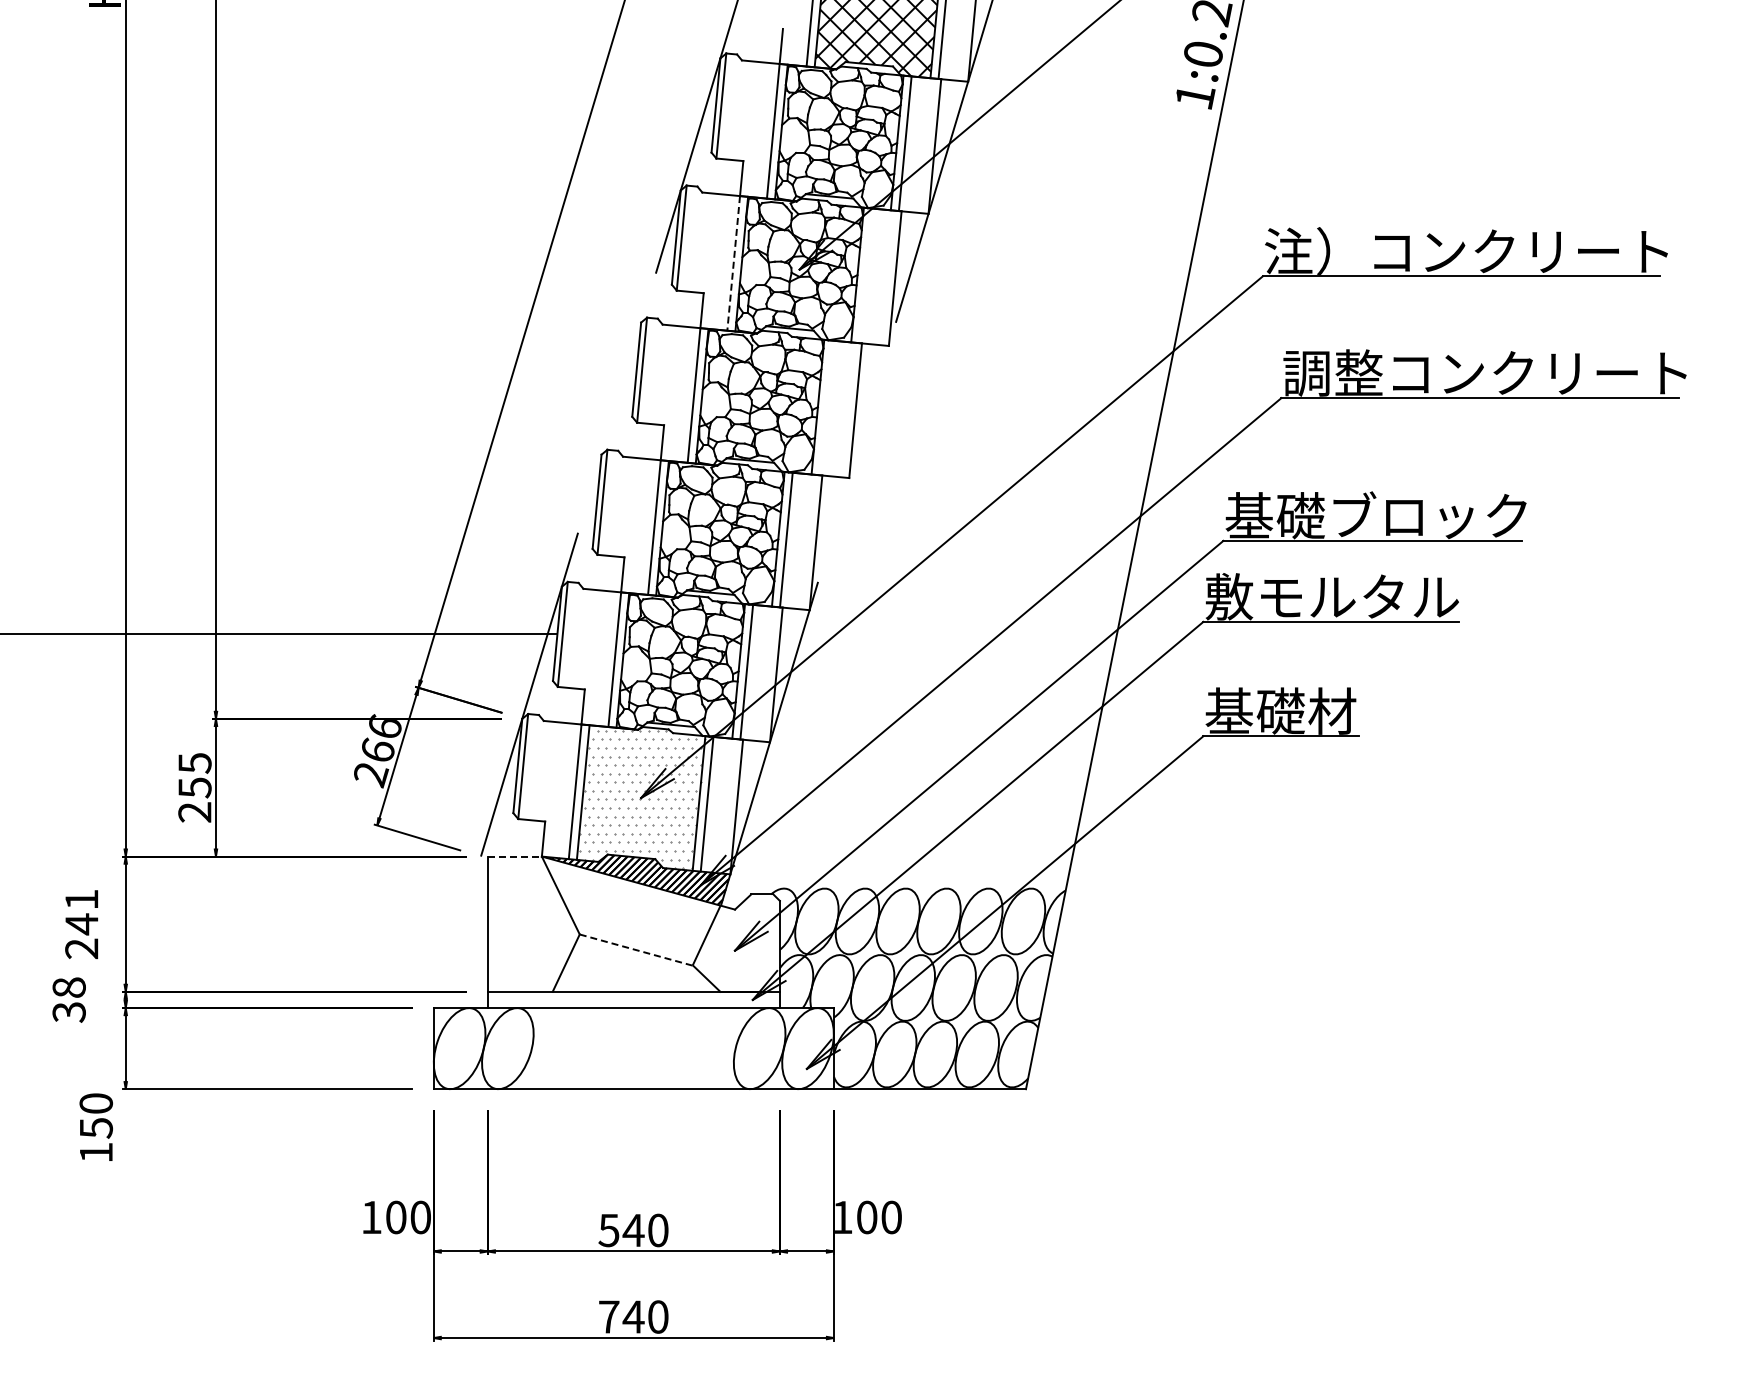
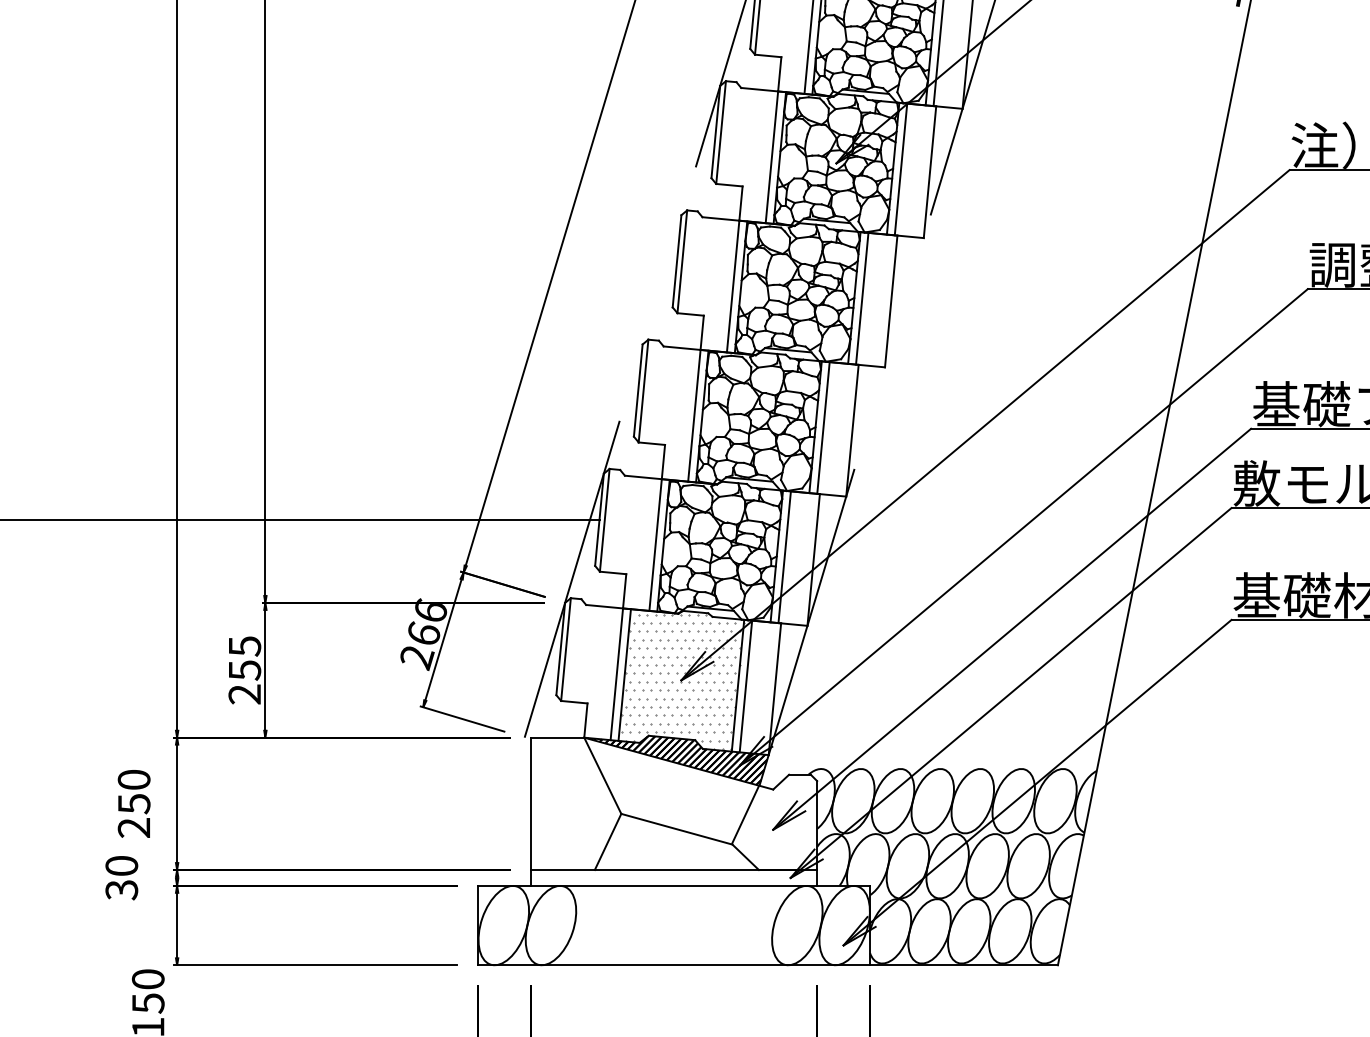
line: (733, 263) -> (771, 157), dashed -> solid
line: (865, 275) -> (900, 169), added
line: (825, 407) -> (861, 298), added
line: (515, 856) -> (558, 737), dashed -> solid
text: (81, 912) -> (133, 792), 241 -> 250
line: (636, 950) -> (676, 829), dashed -> solid
text: (68, 987) -> (121, 865), 38 -> 30

